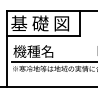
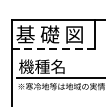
line: (43, 36) -> (53, 49), solid -> dashed

